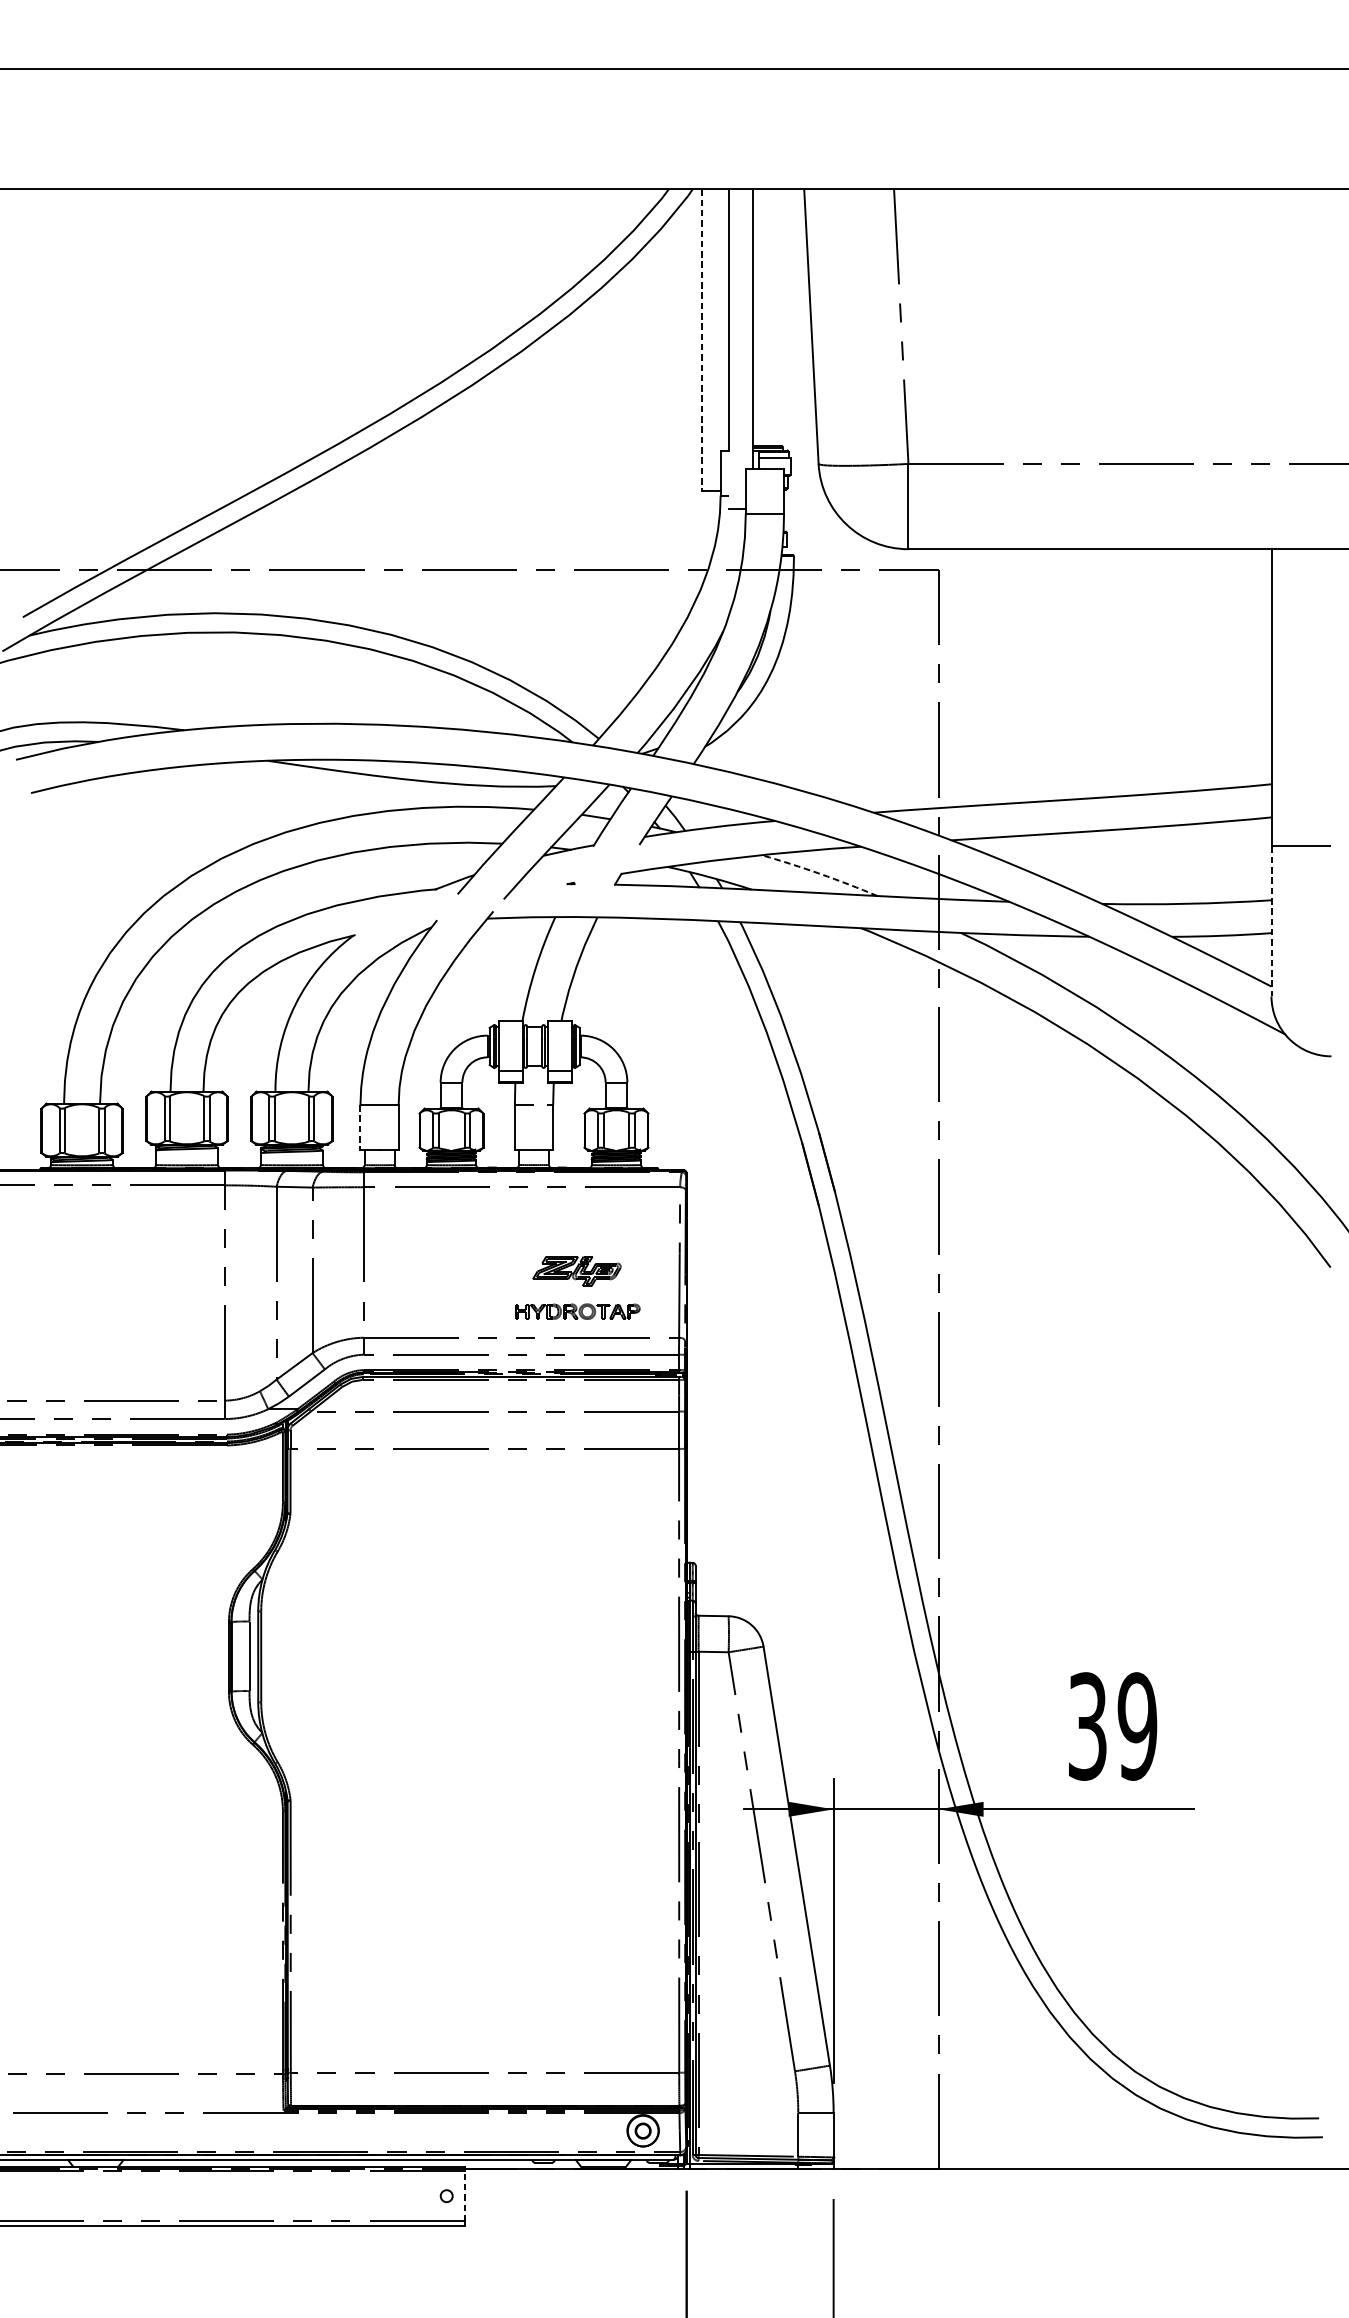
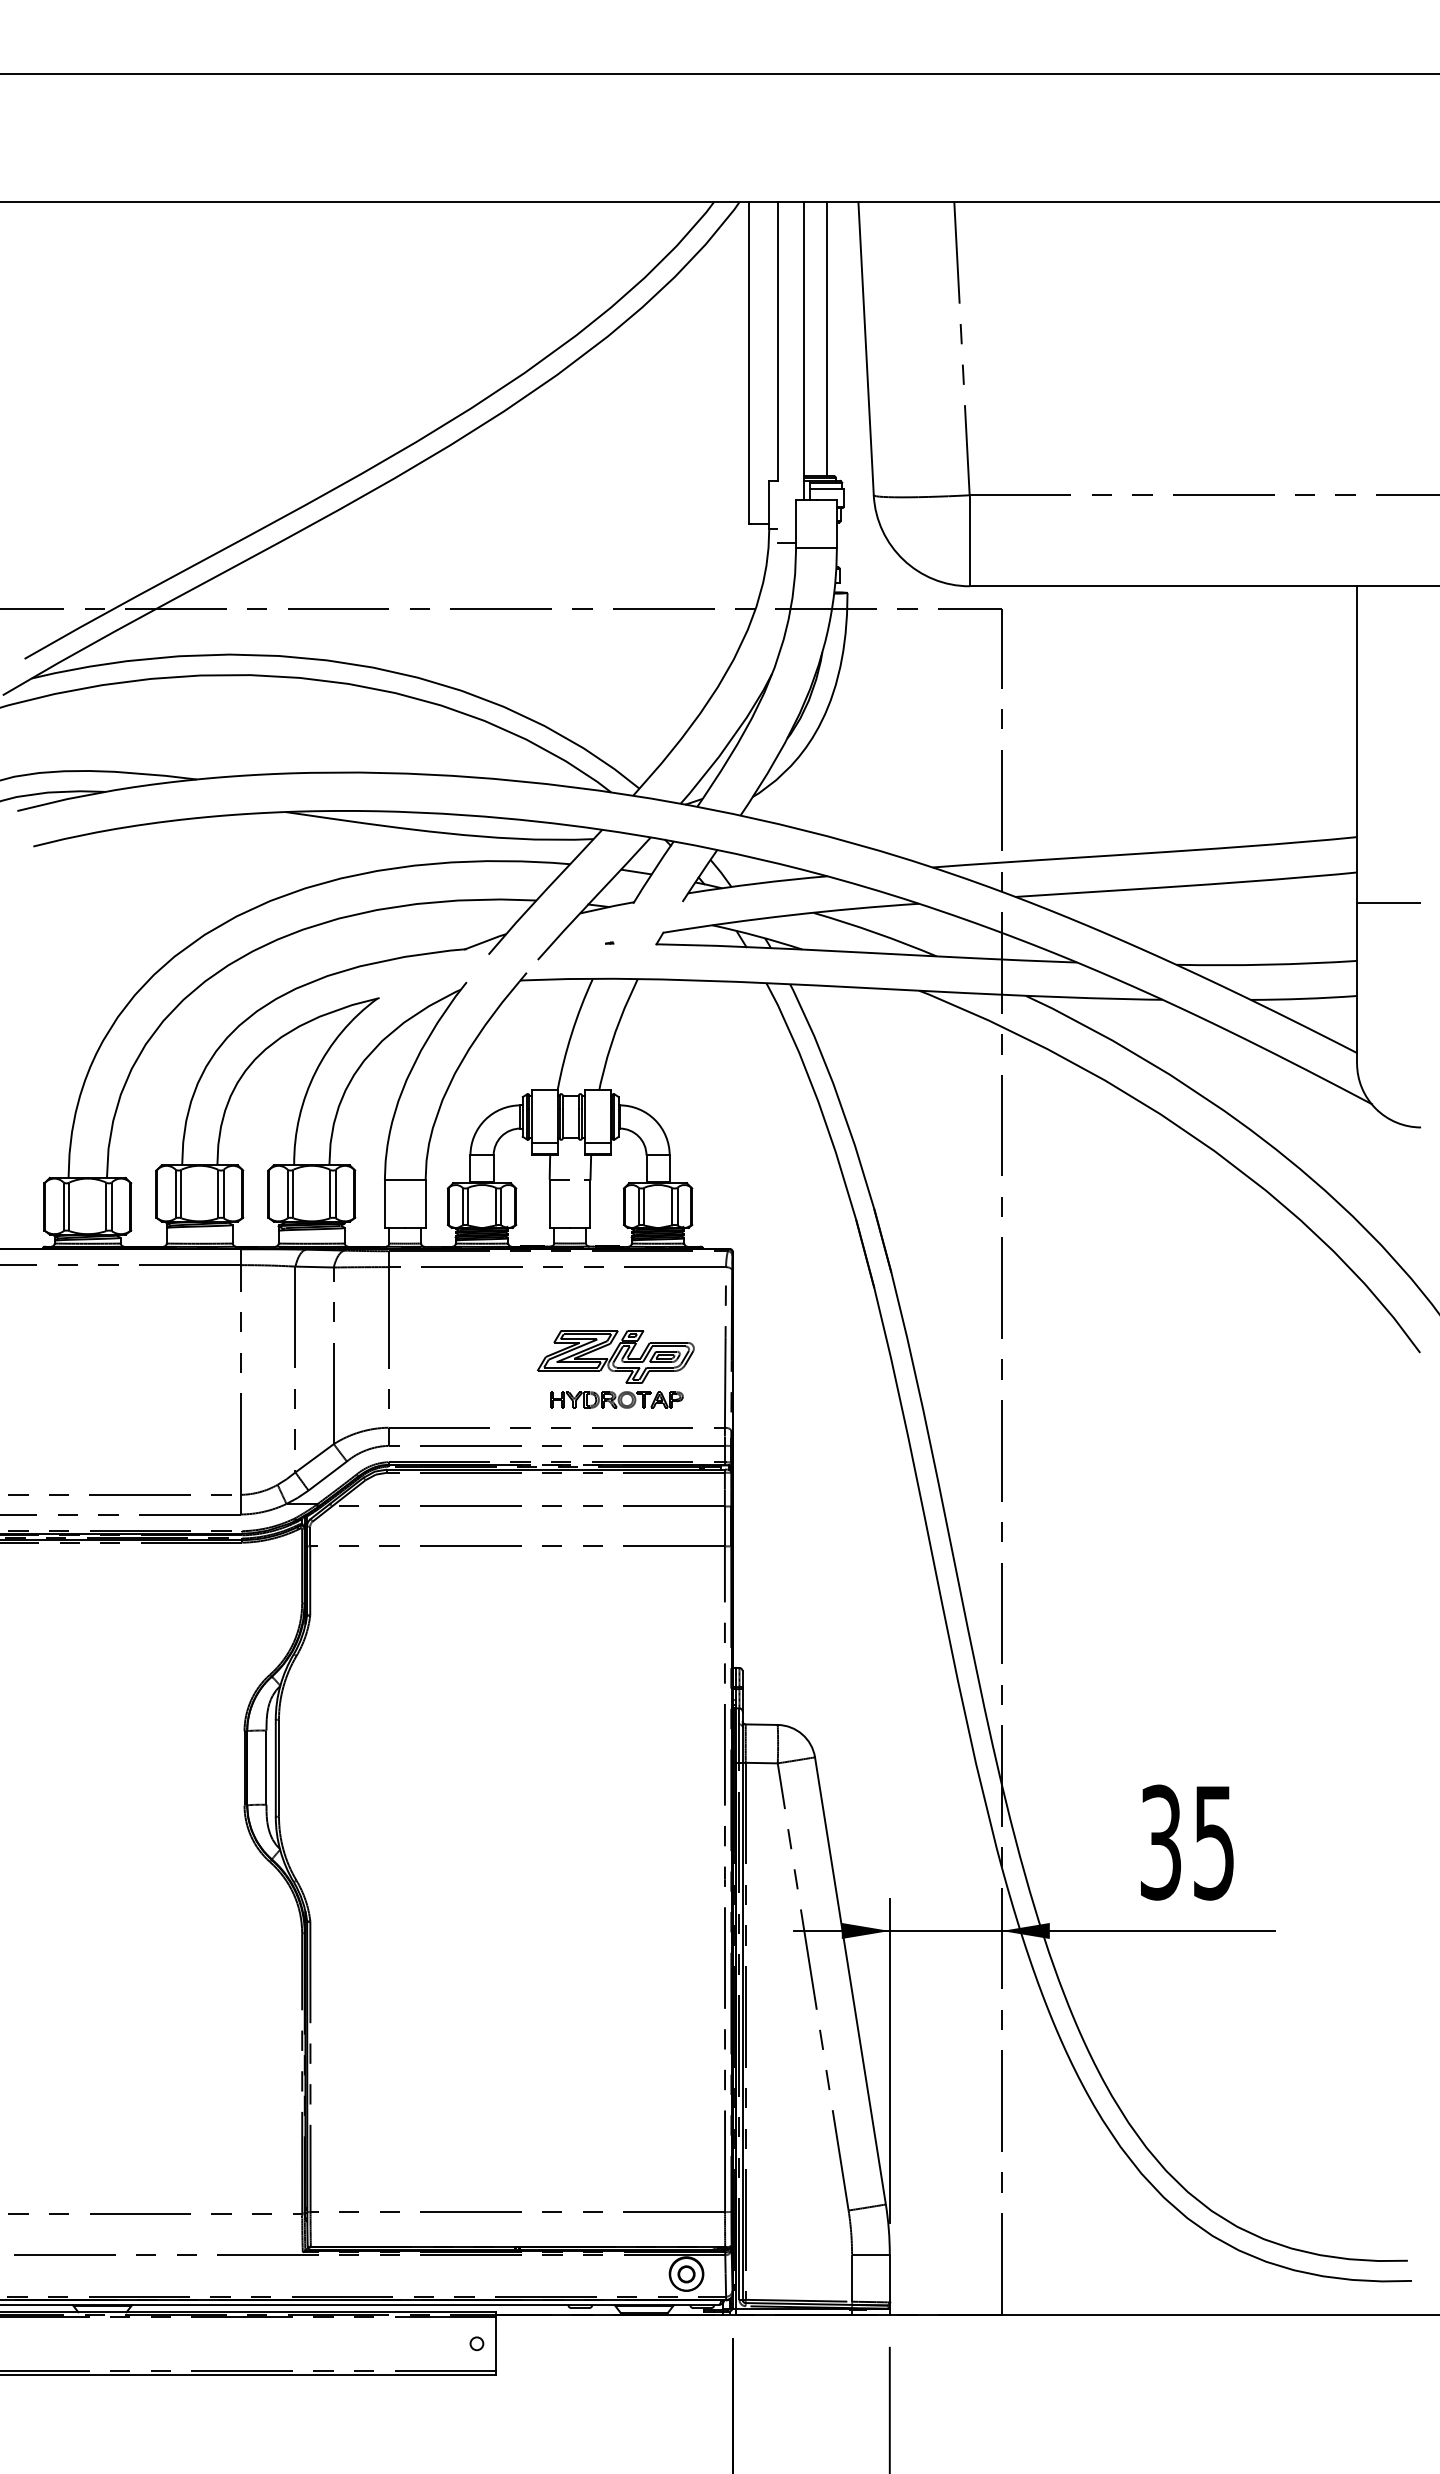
line: (775, 317) -> (827, 339), added
line: (701, 340) -> (748, 363), dashed -> solid
arc: (820, 873) -> (875, 932), dashed -> solid
line: (1271, 921) -> (1357, 983), dashed -> solid
line: (360, 1128) -> (384, 1204), dashed -> solid
part: (576, 1270) -> (615, 1356), size x1.67
text: (1137, 1726) -> (1214, 1842), 39 -> 35
line: (465, 2195) -> (496, 2343), dashed -> solid

